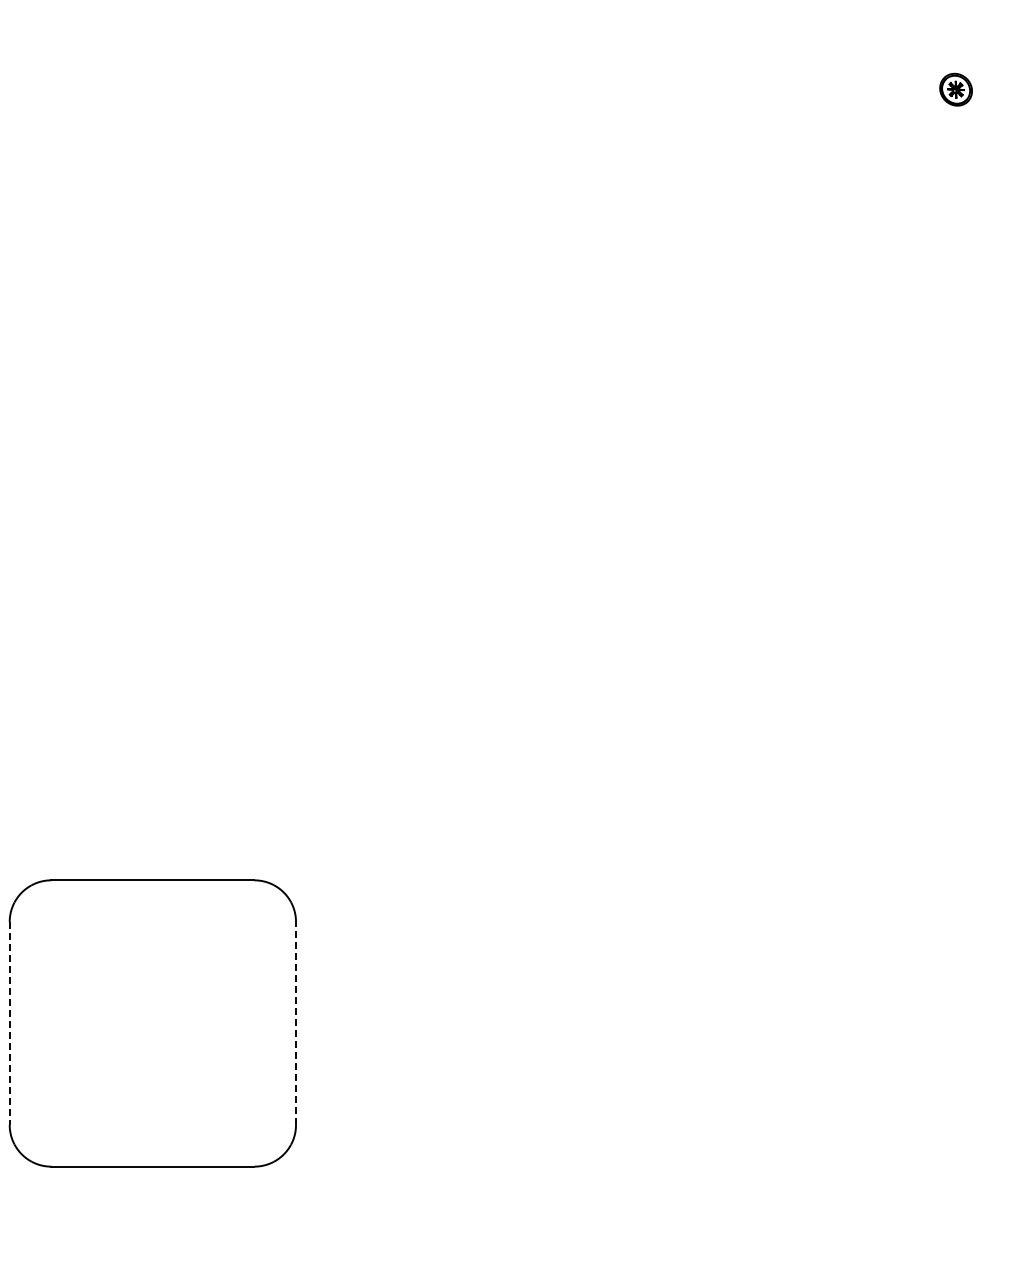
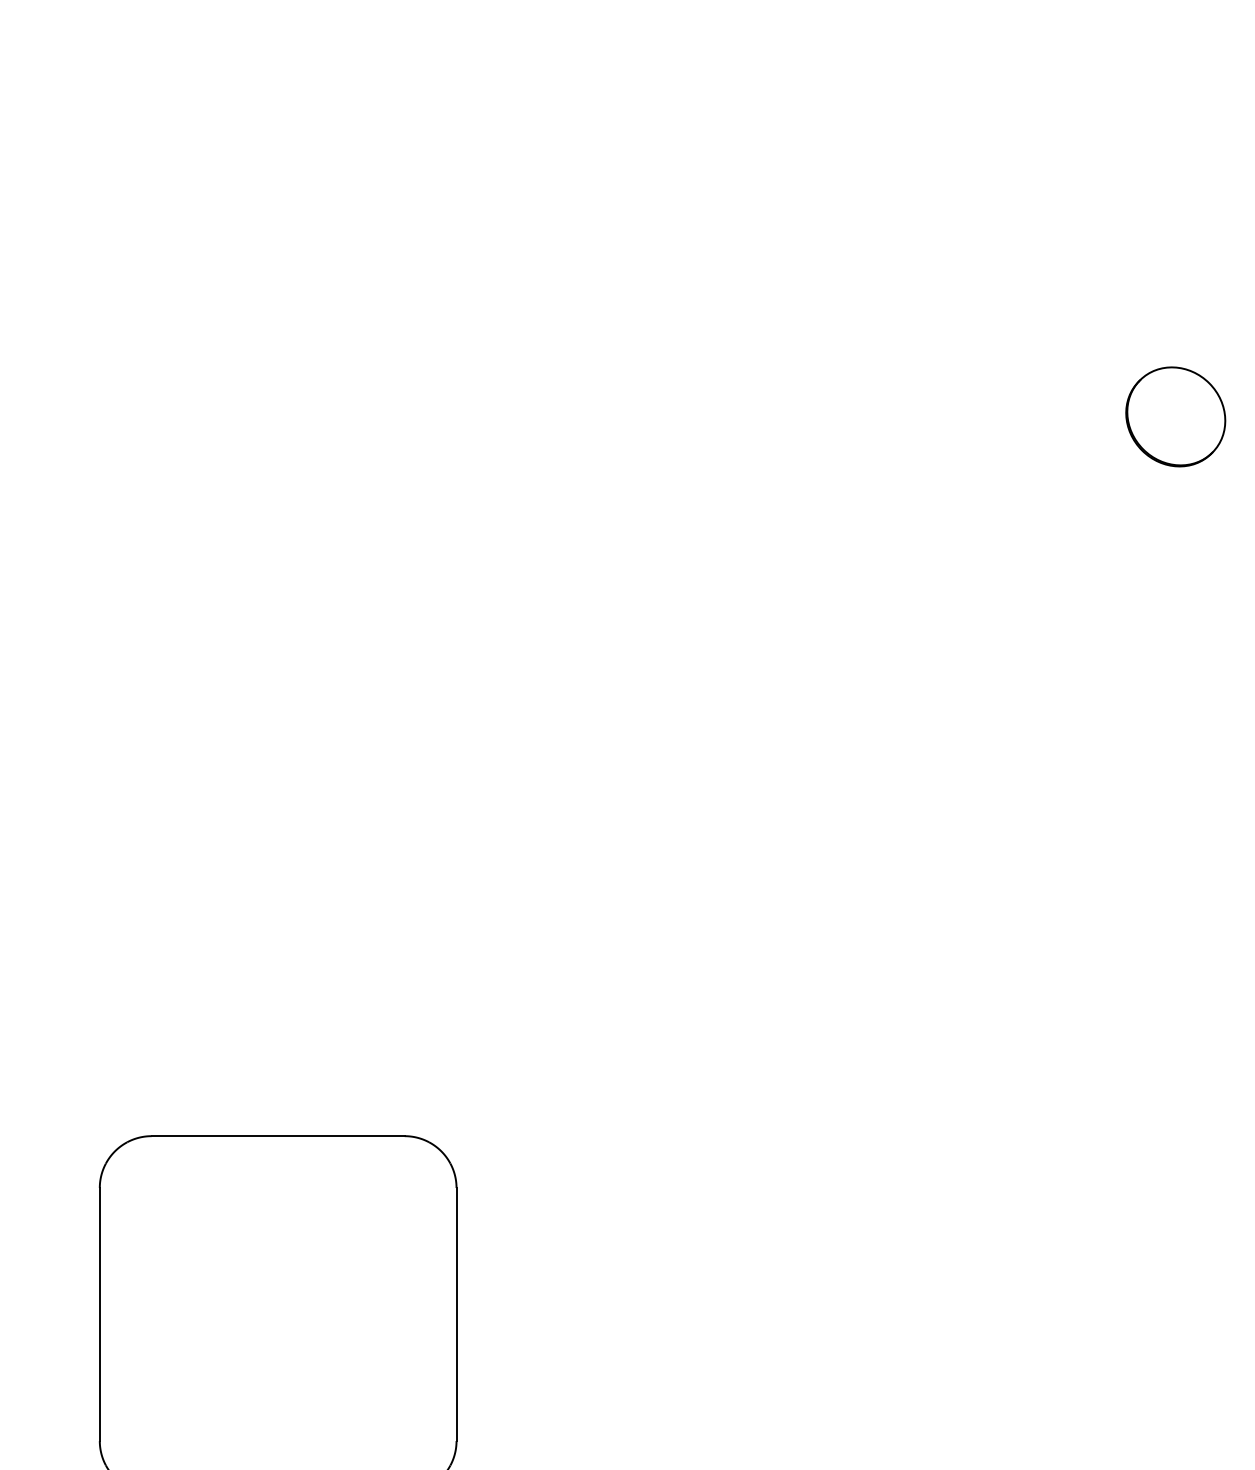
part: (872, 302) -> (1174, 416), added
line: (9, 1023) -> (99, 1314), dashed -> solid
line: (296, 1023) -> (457, 1314), dashed -> solid

